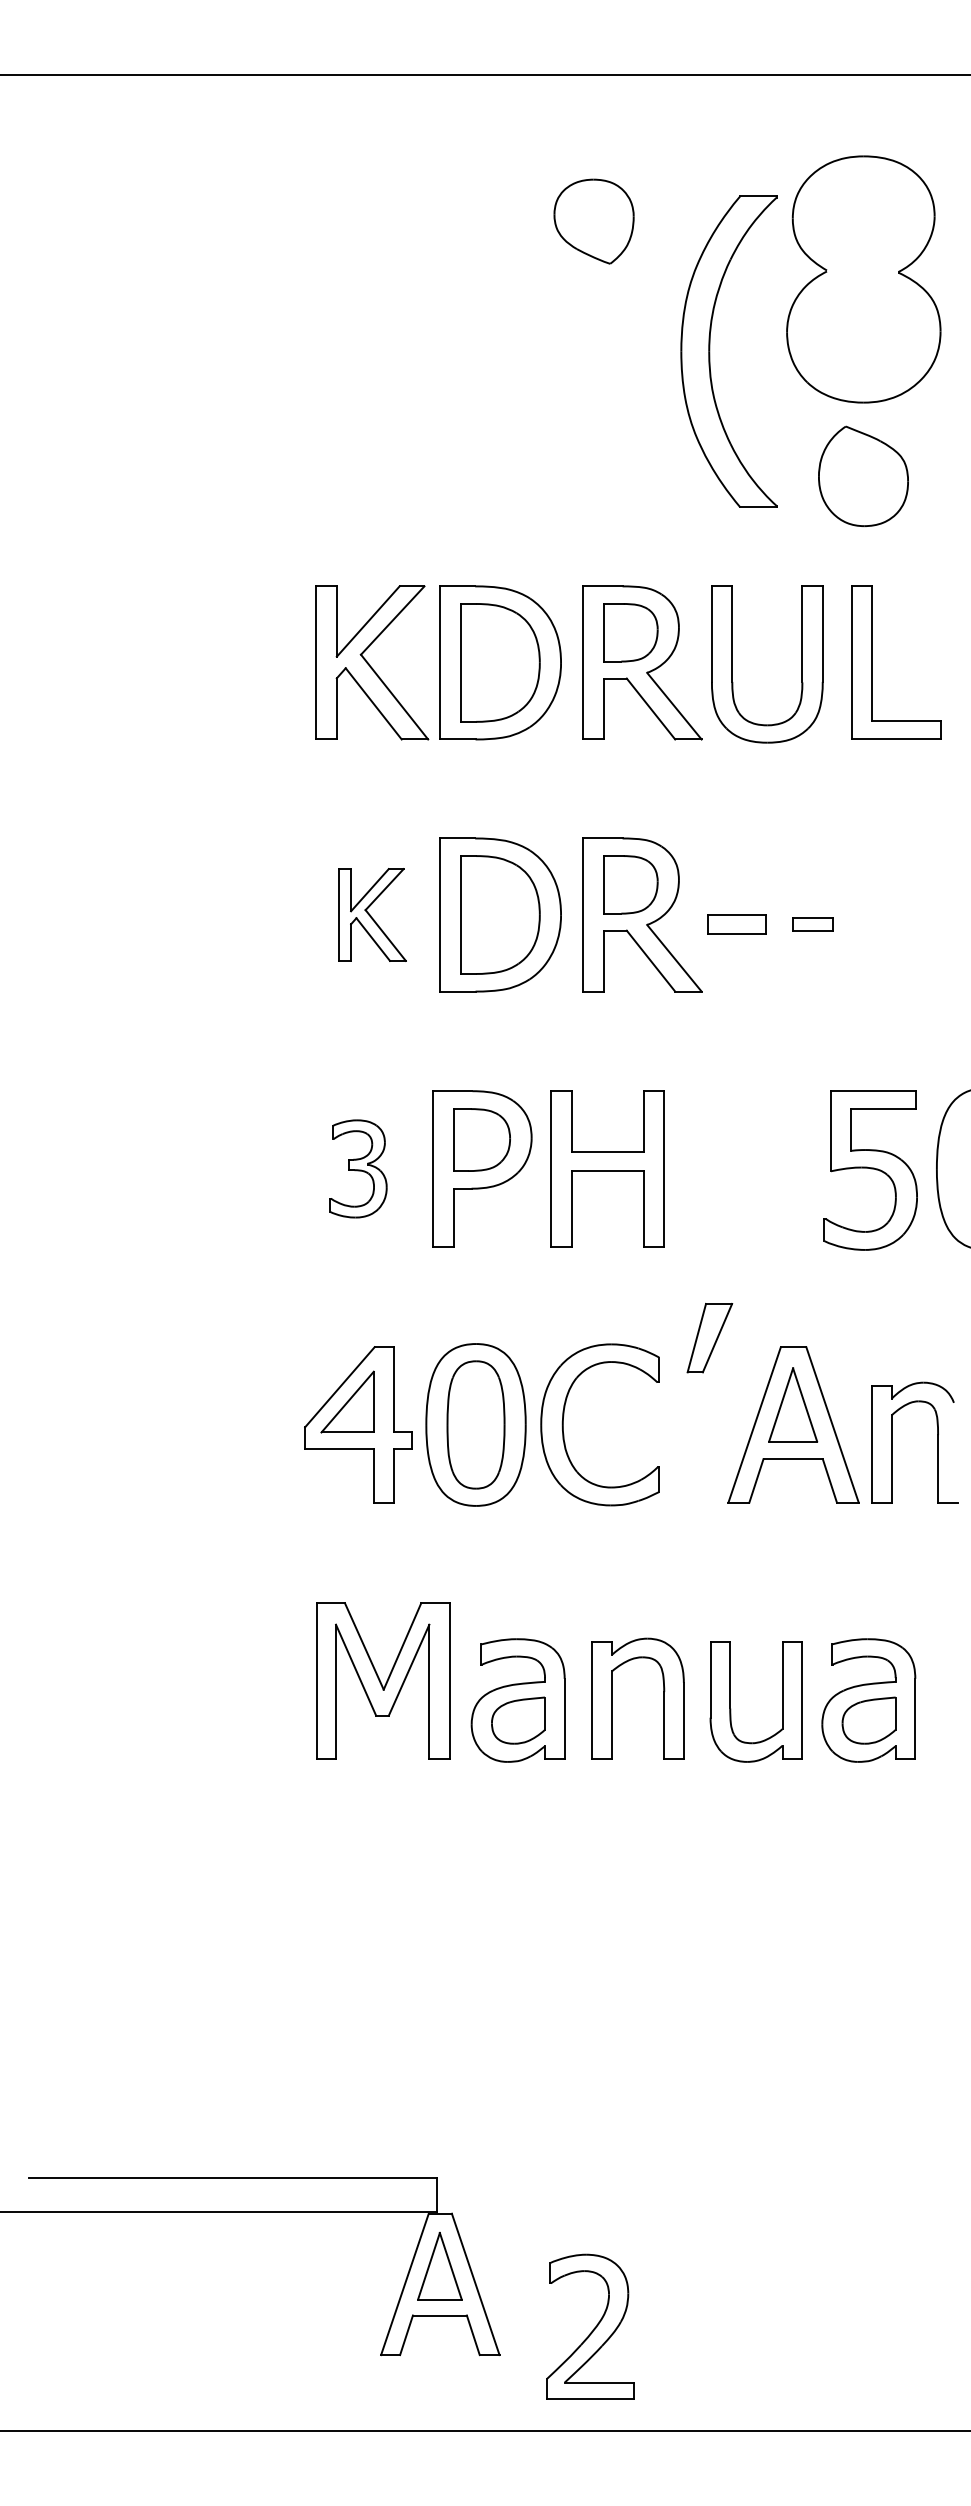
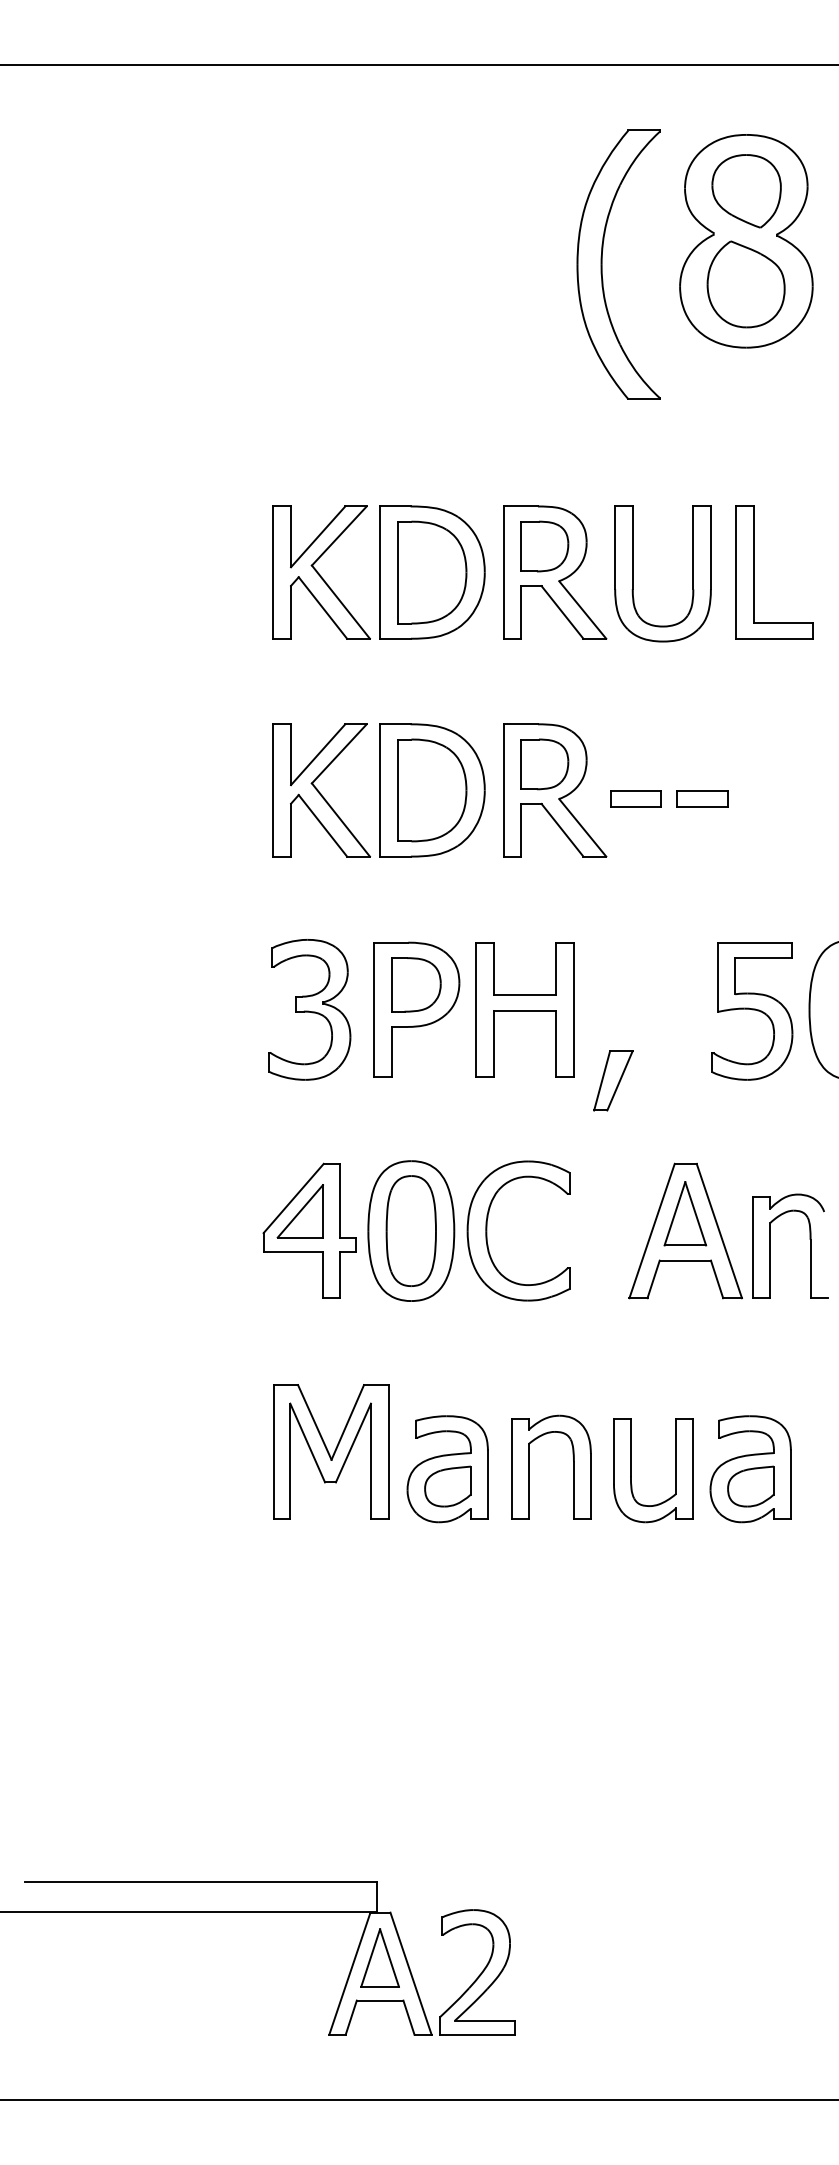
part: (593, 221) -> (746, 191), moved
part: (710, 351) -> (602, 264), moved
part: (863, 475) -> (746, 283), moved
part: (372, 914) -> (321, 790), size x1.67
part: (812, 924) -> (702, 798), size x1.43
part: (358, 1168) -> (309, 1009), size x1.67
part: (709, 1337) -> (613, 1080), moved
part: (590, 2326) -> (477, 1972), moved

